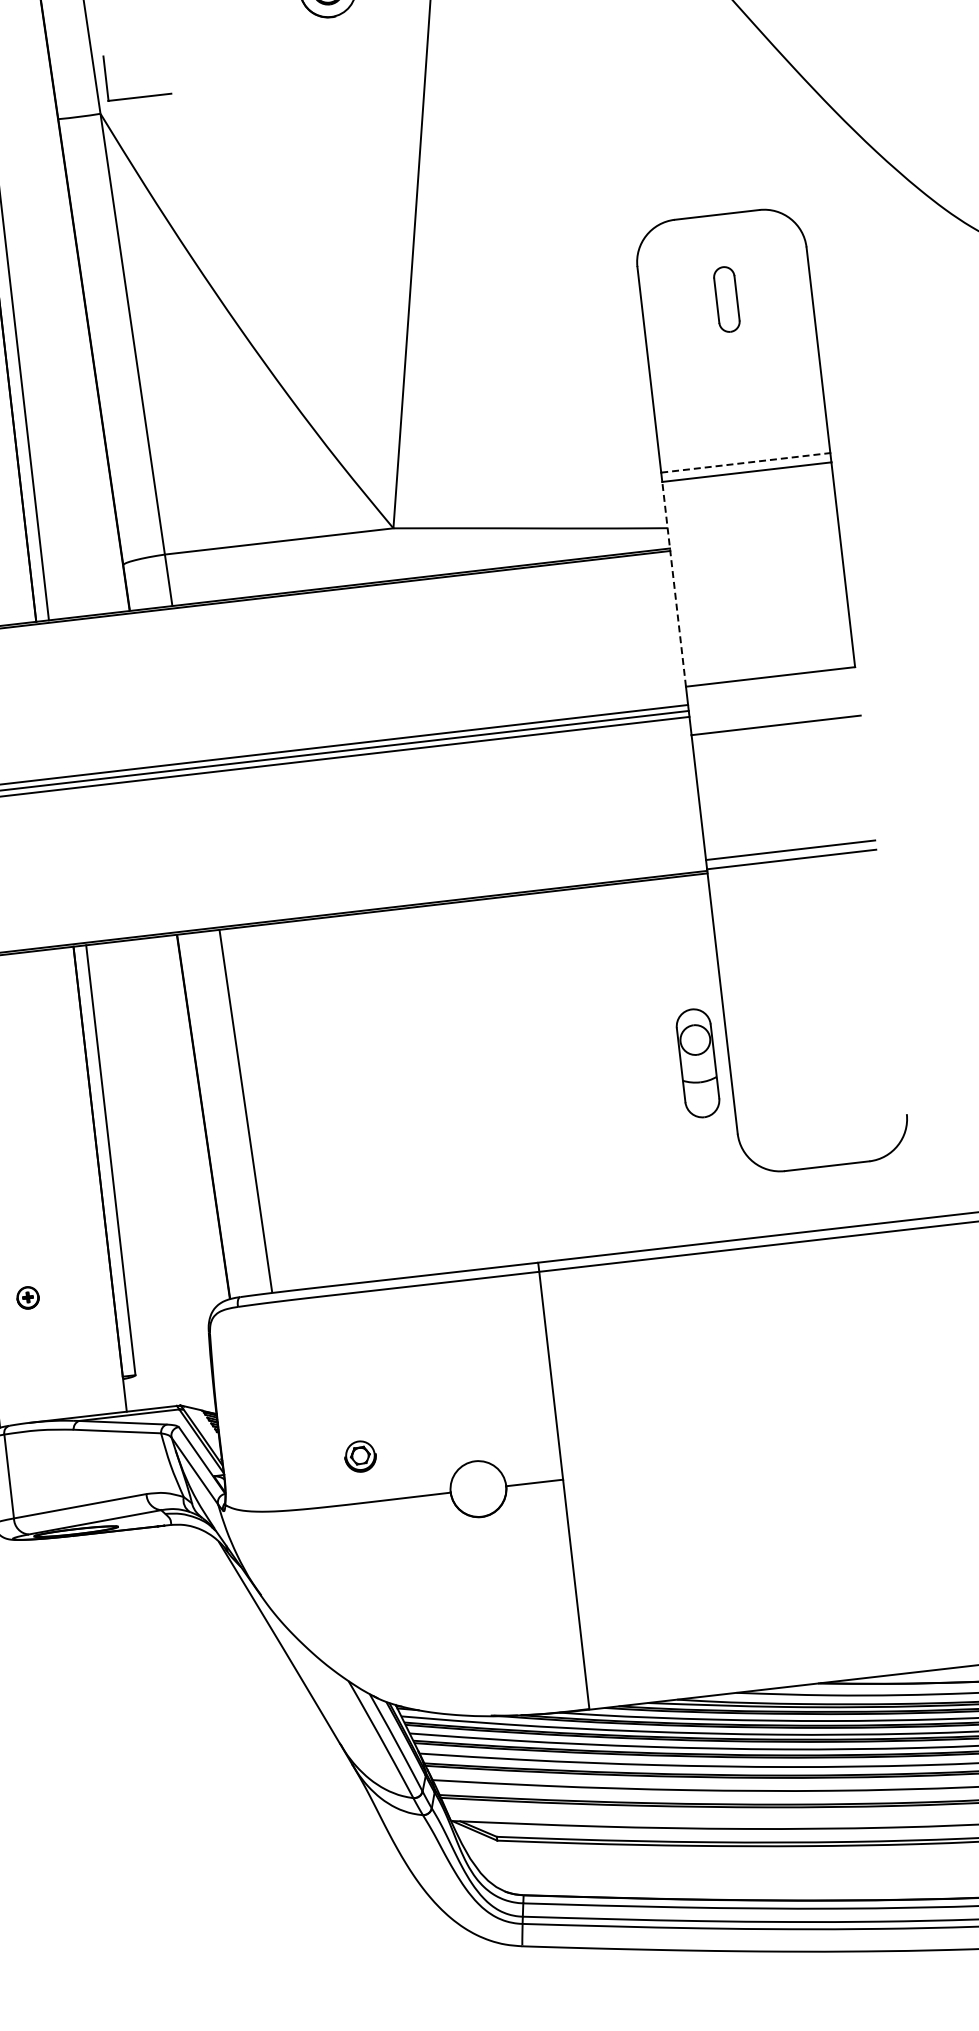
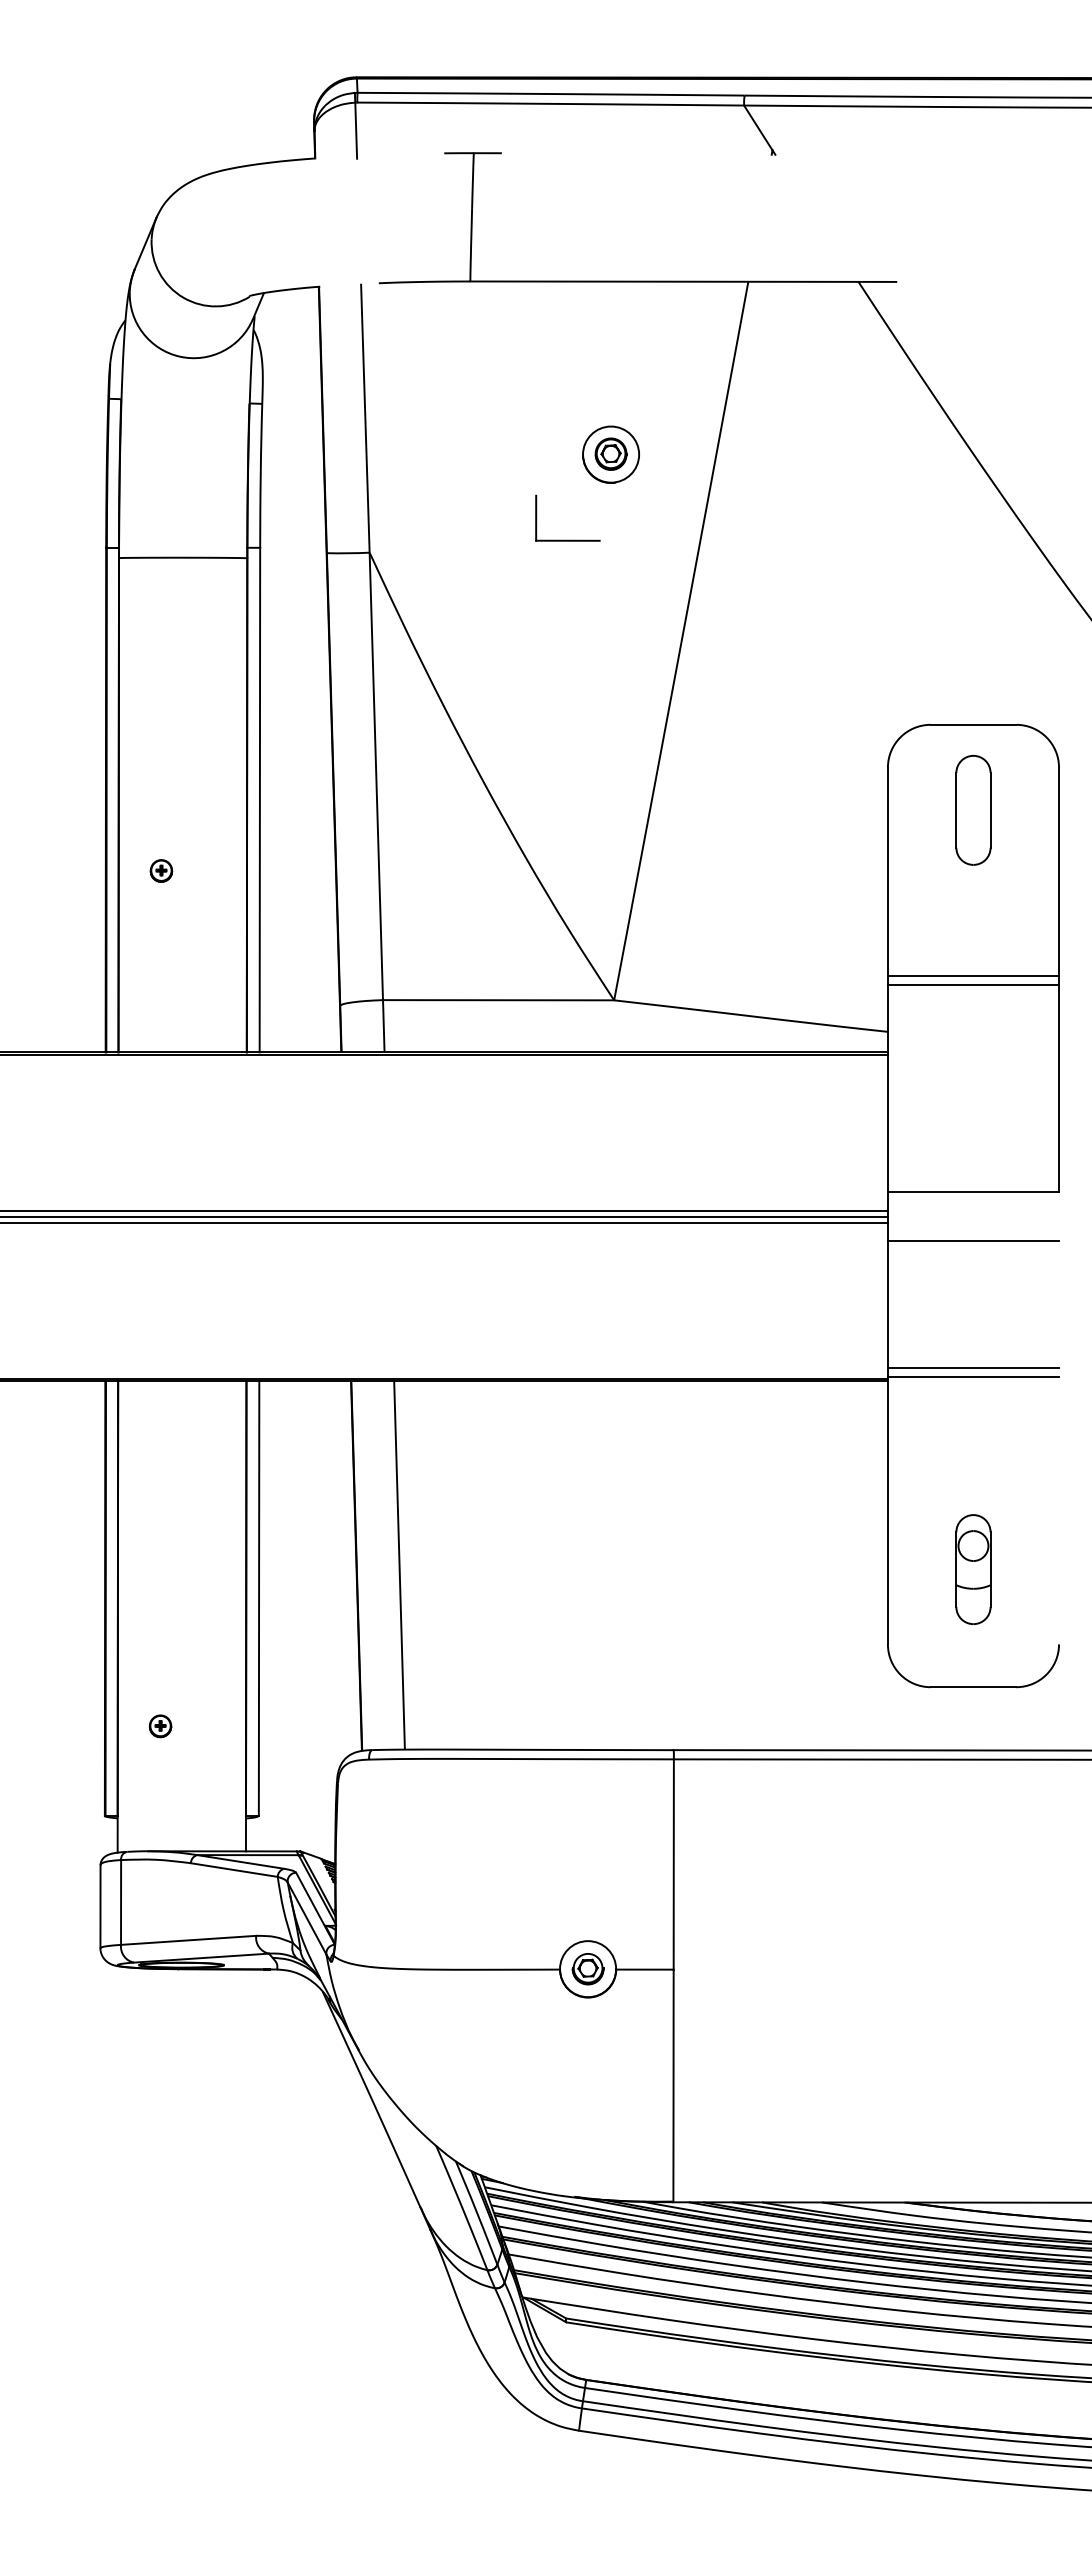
part: (139, 96) -> (567, 539), moved
part: (726, 299) -> (973, 810), size x1.67
line: (745, 462) -> (973, 975), dashed -> solid
line: (673, 584) -> (887, 1088), dashed -> solid
part: (698, 1063) -> (973, 1569), moved
part: (359, 1456) -> (587, 1969), moved

